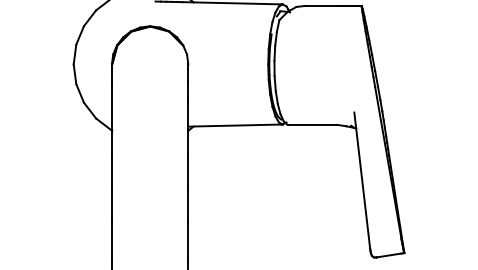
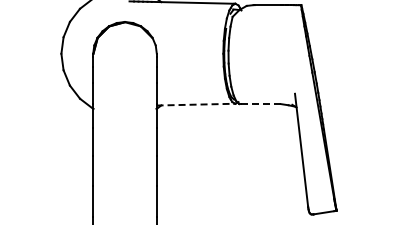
line: (234, 125) -> (195, 104), solid -> dashed
line: (314, 125) -> (261, 104), solid -> dashed

